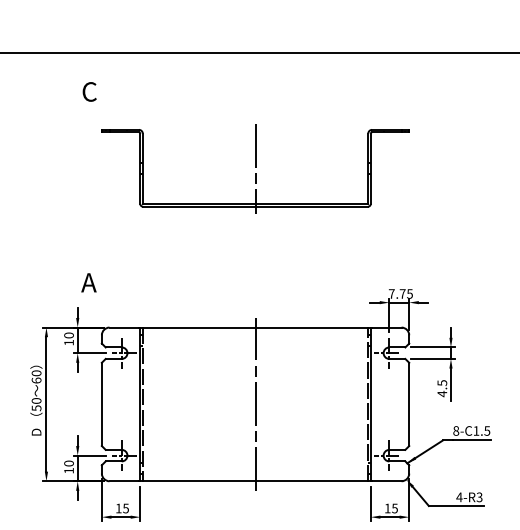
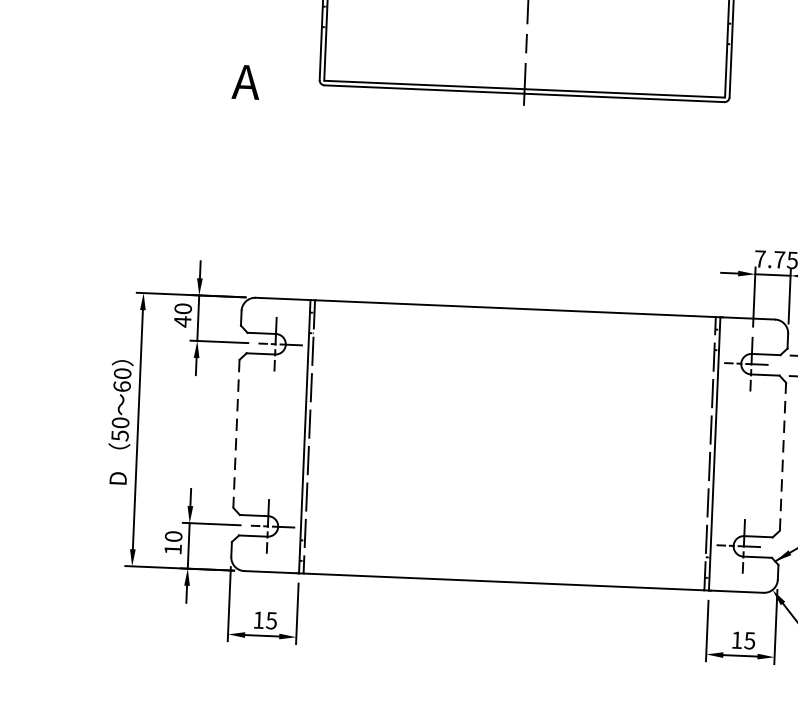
text: (88, 282) -> (245, 81), moved
text: (68, 342) -> (181, 321), 10 -> 40
line: (255, 403) -> (509, 443), removed
line: (101, 404) -> (235, 433), solid -> dashed
line: (409, 404) -> (783, 456), solid -> dashed

